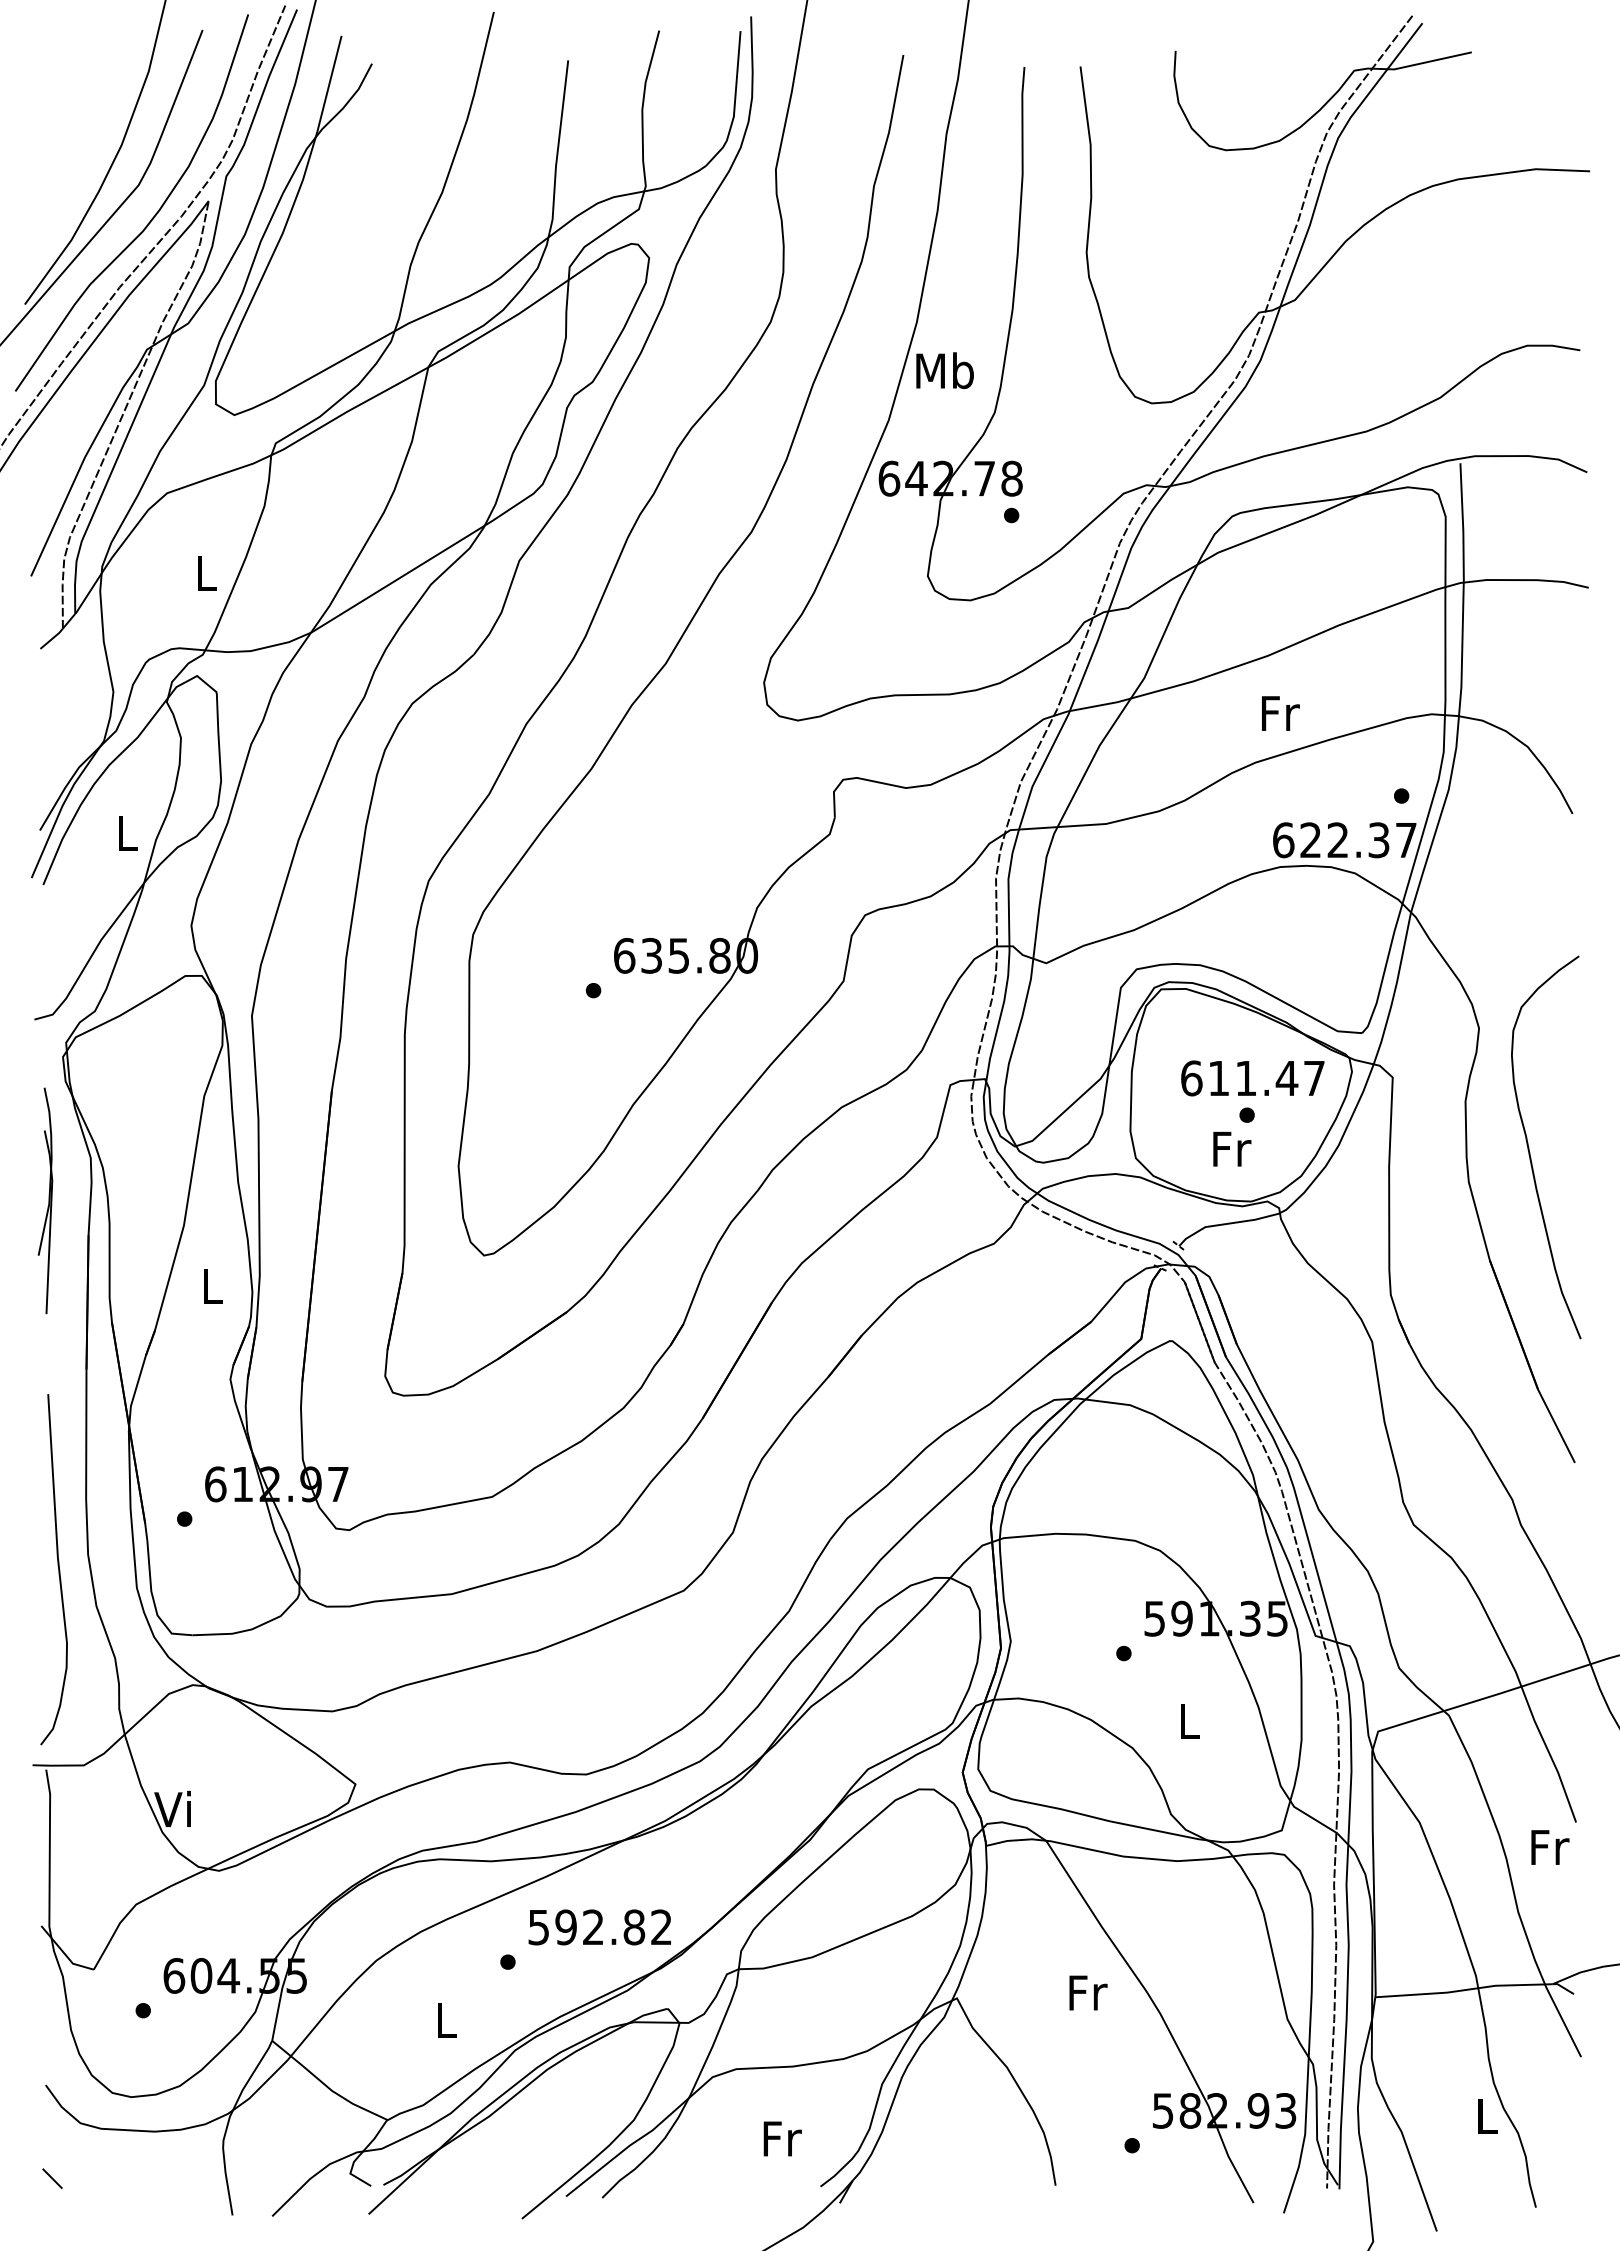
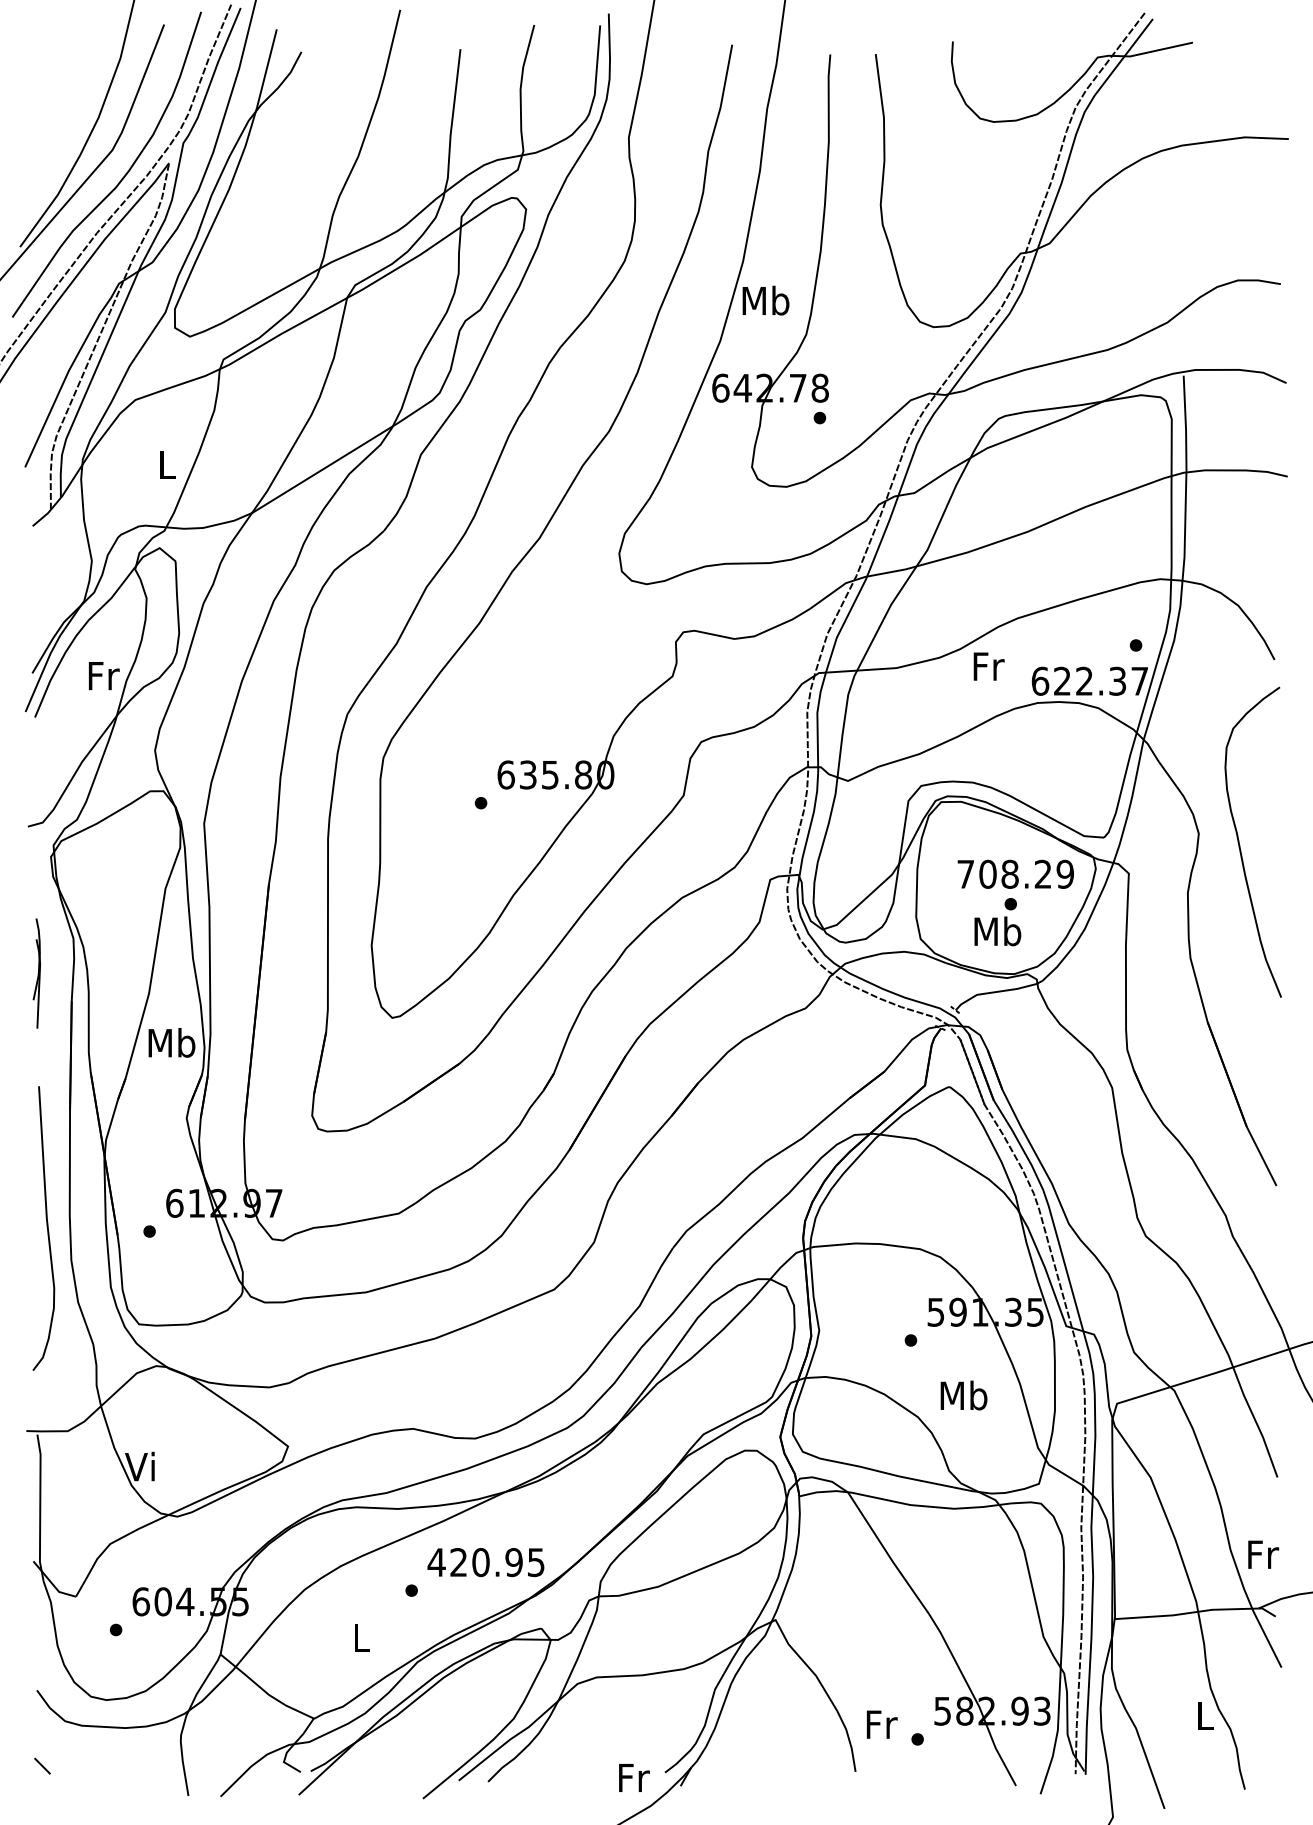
text: (1280, 713) -> (988, 666), moved
text: (127, 834) -> (103, 676), L -> Fr
text: (1252, 1077) -> (1015, 873), 611.47 -> 708.29
text: (1230, 1148) -> (997, 931), Fr -> Mb
curve: (1530, 1151) -> (1240, 845), moved
part: (45, 1200) -> (36, 973), size x0.6
text: (211, 1285) -> (171, 1042), L -> Mb
curve: (57, 1568) -> (46, 1227), moved
text: (1188, 1721) -> (963, 1395), L -> Mb
text: (1550, 1847) -> (1263, 1554), moved
text: (599, 1927) -> (485, 1562), 592.82 -> 420.95
text: (1087, 1992) -> (881, 1724), moved
text: (782, 2138) -> (634, 1777), moved

